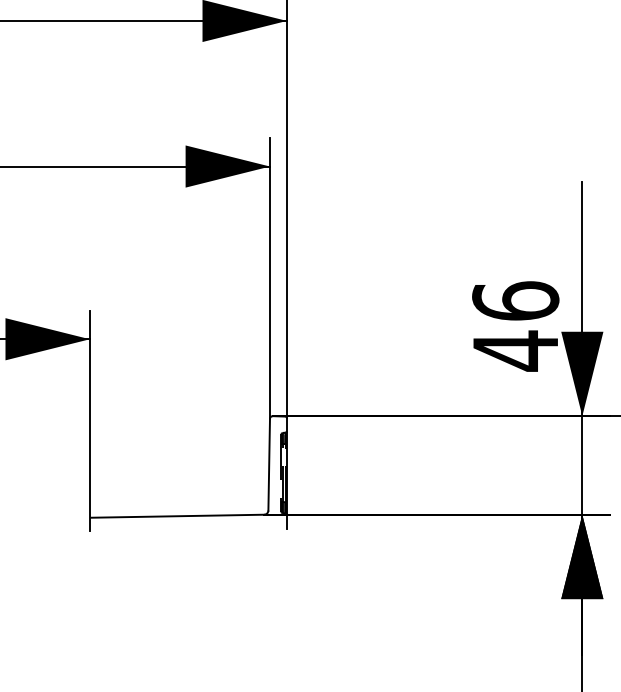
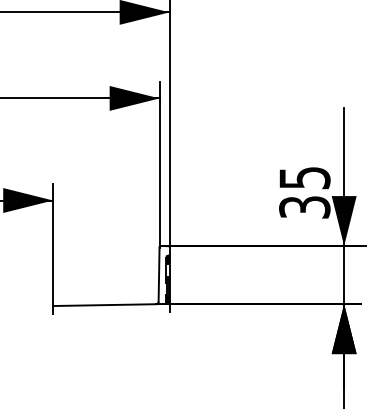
text: (515, 325) -> (304, 192), 46 -> 35

